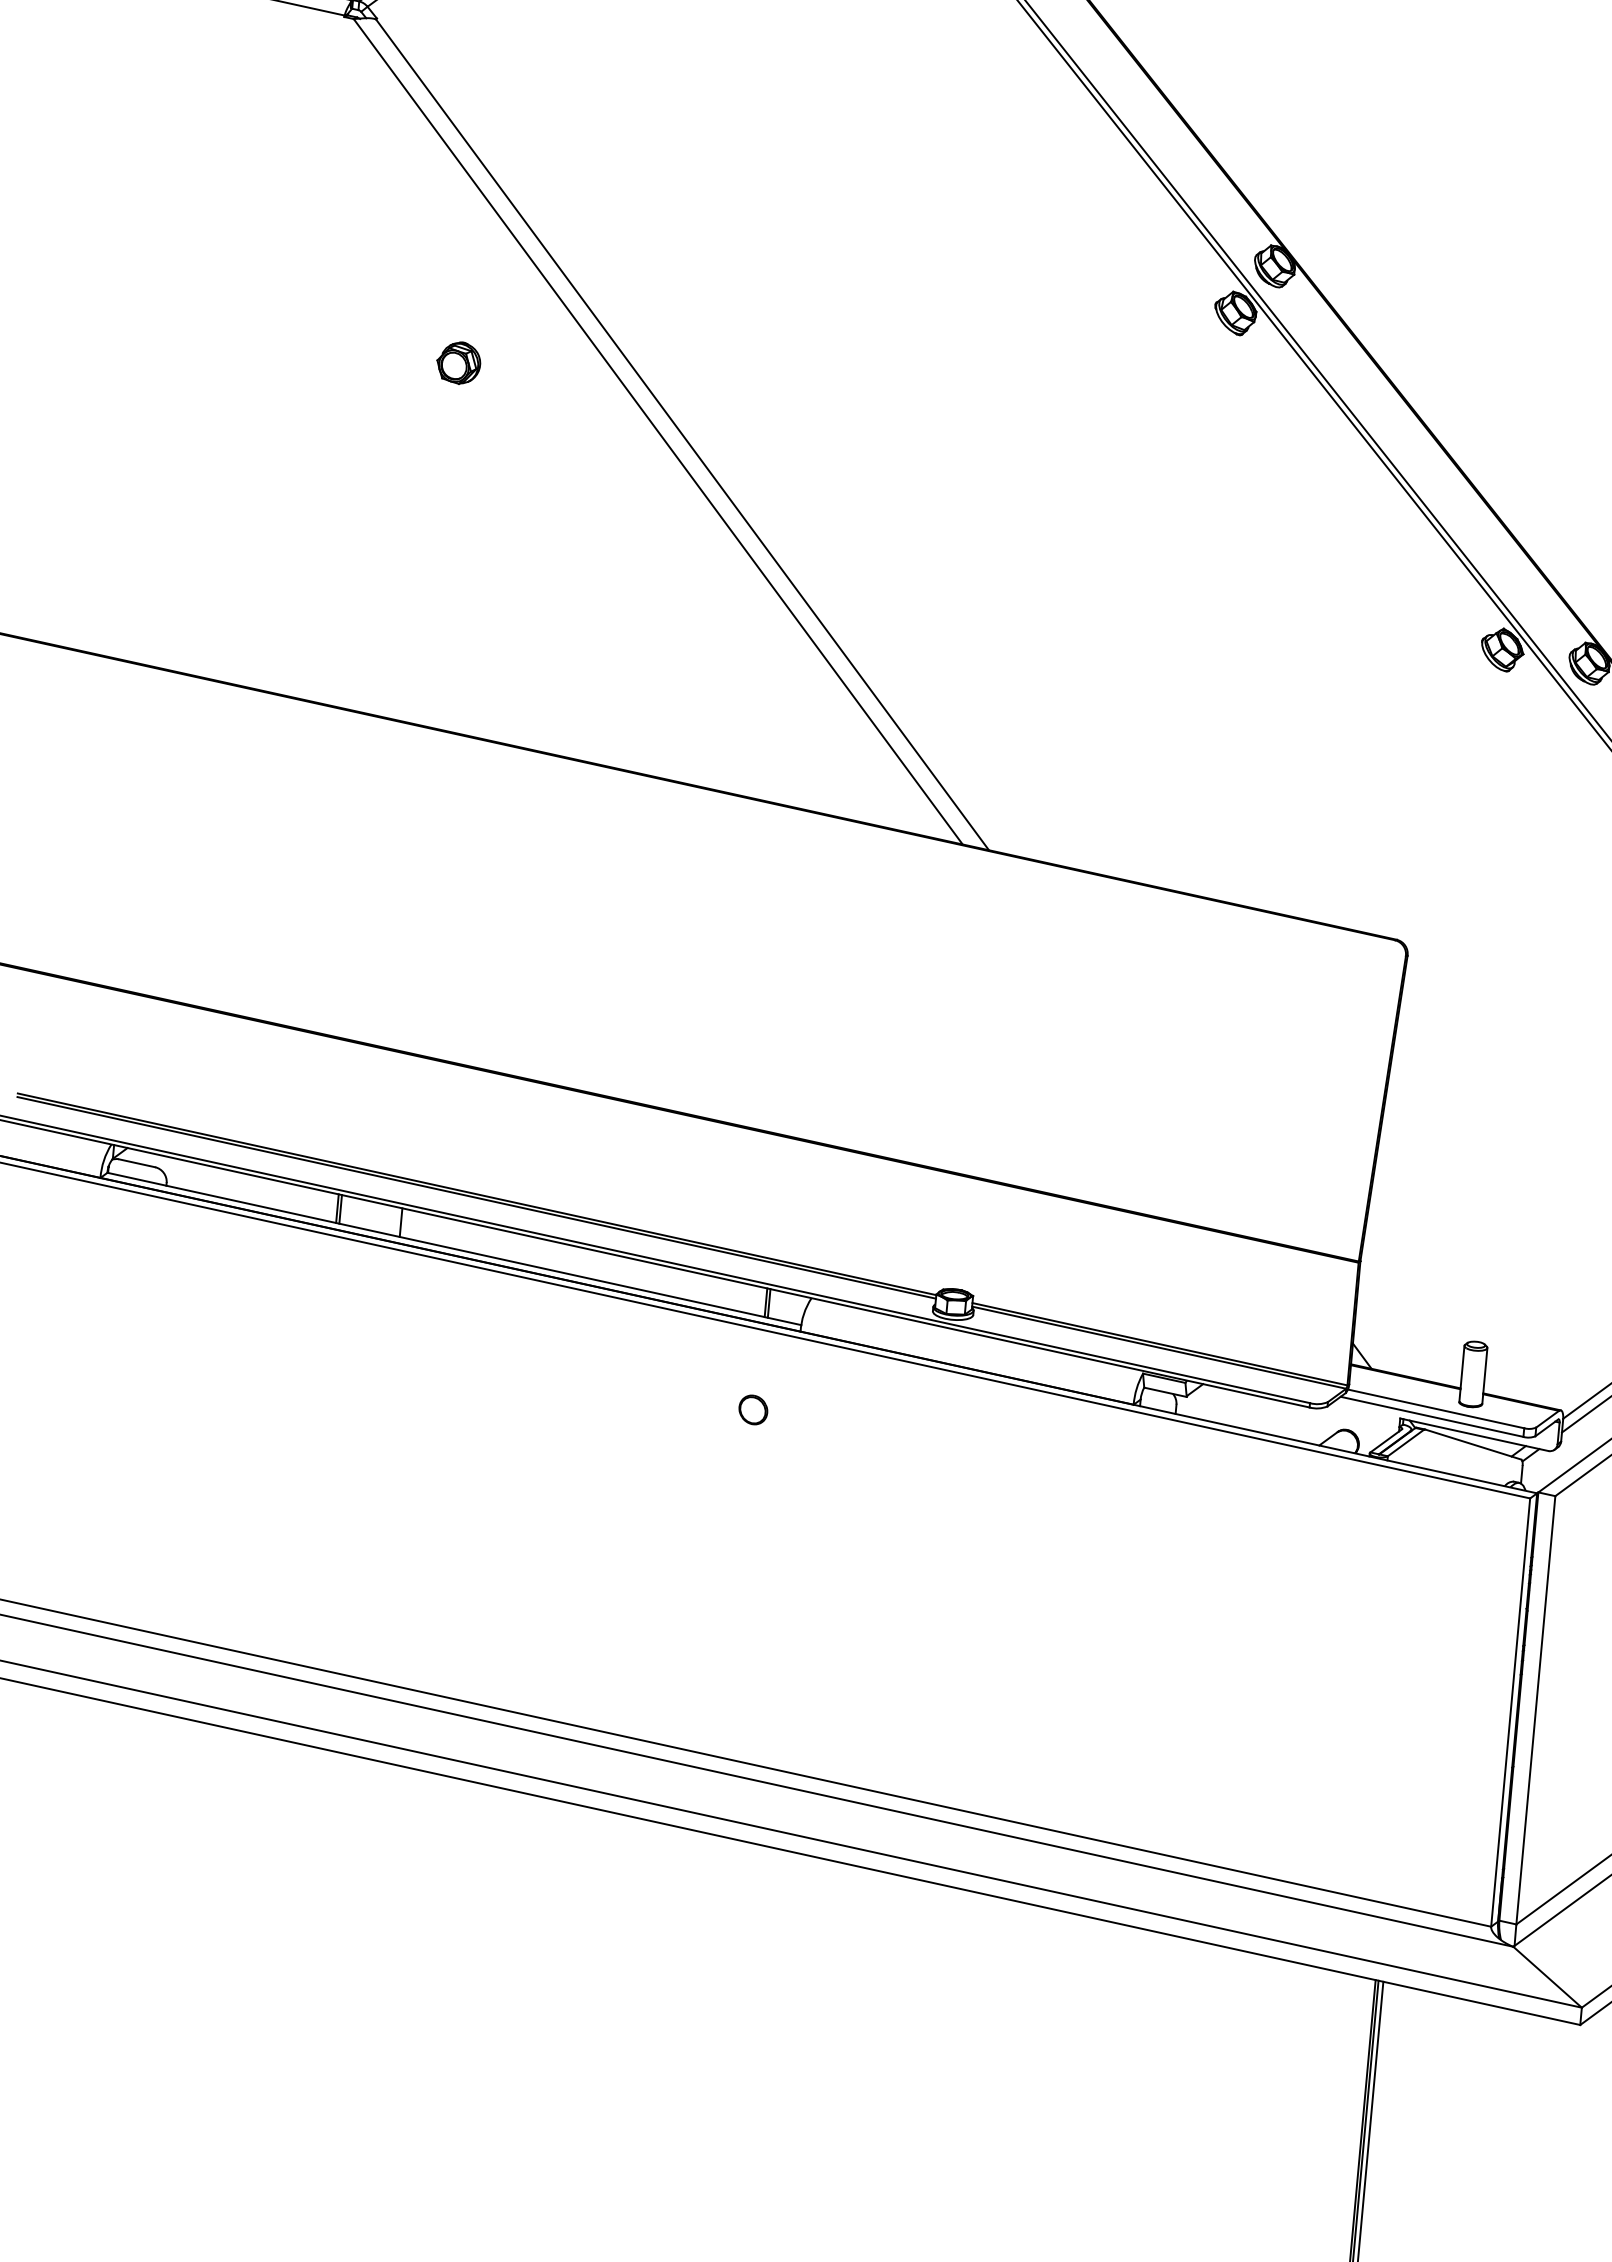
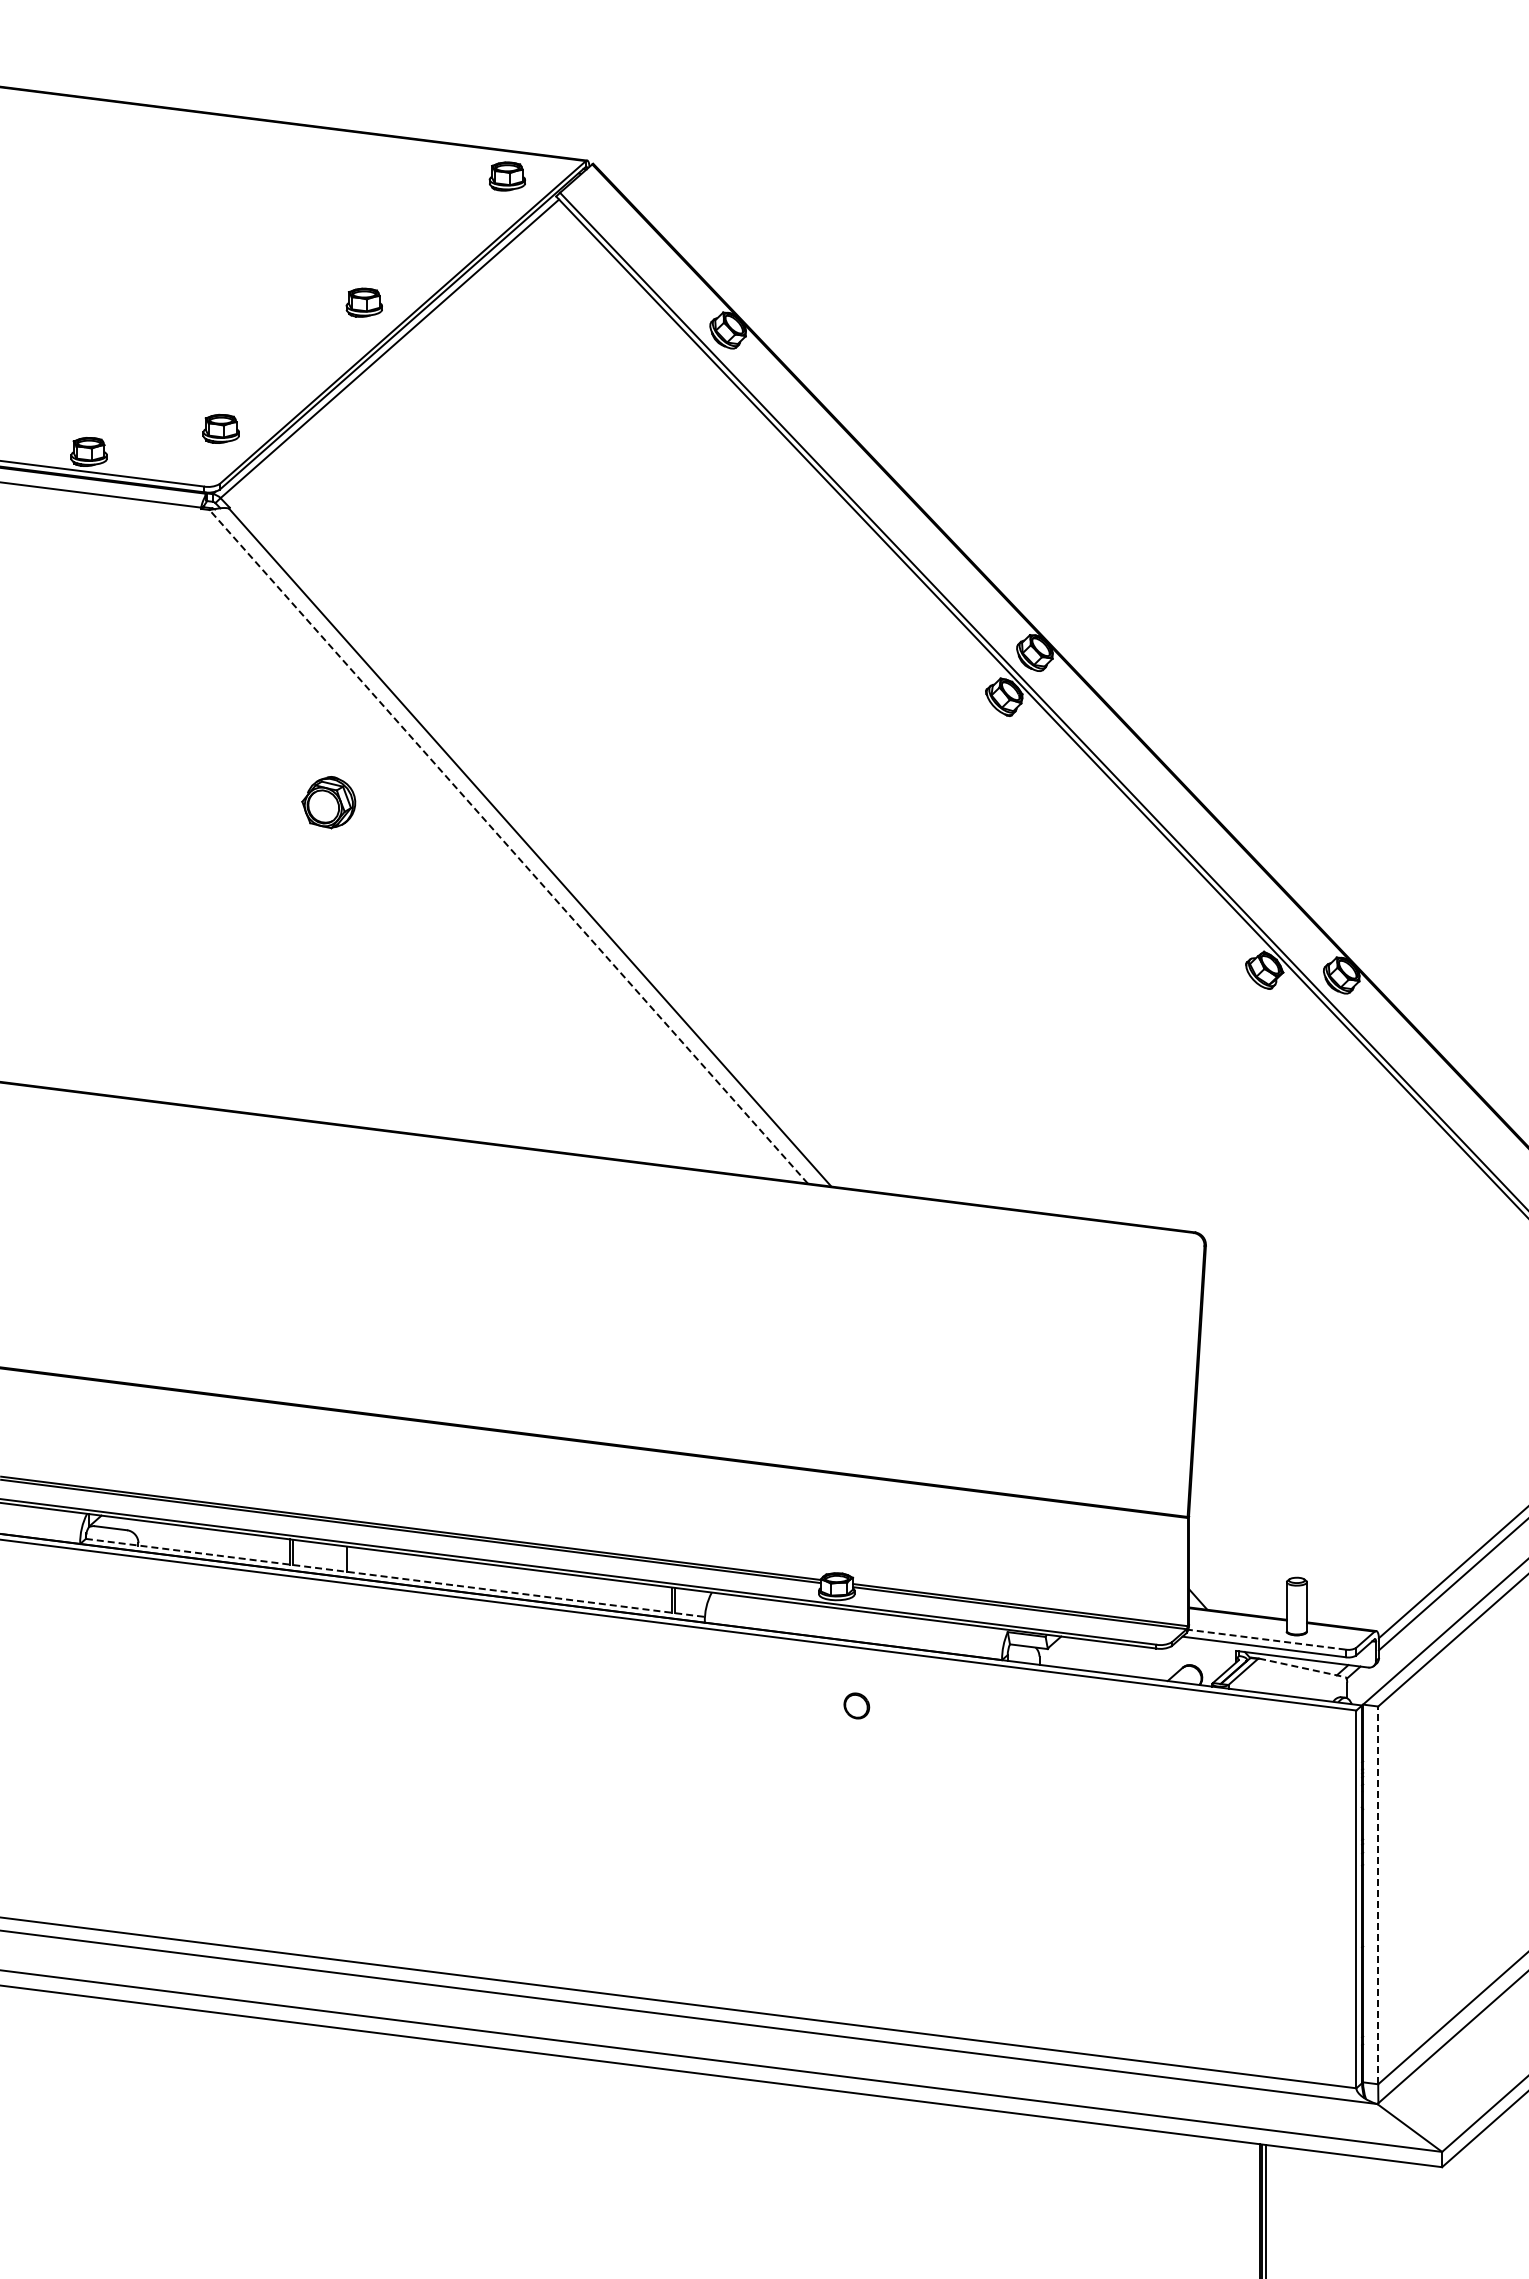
part: (458, 362) -> (328, 802), size x1.4
line: (658, 431) -> (508, 846), solid -> dashed
line: (454, 1249) -> (395, 1578), solid -> dashed
line: (1435, 1408) -> (1266, 1639), solid -> dashed
part: (753, 1409) -> (856, 1705), moved
line: (1473, 1445) -> (1302, 1668), solid -> dashed
line: (1536, 1710) -> (1378, 1895), solid -> dashed

